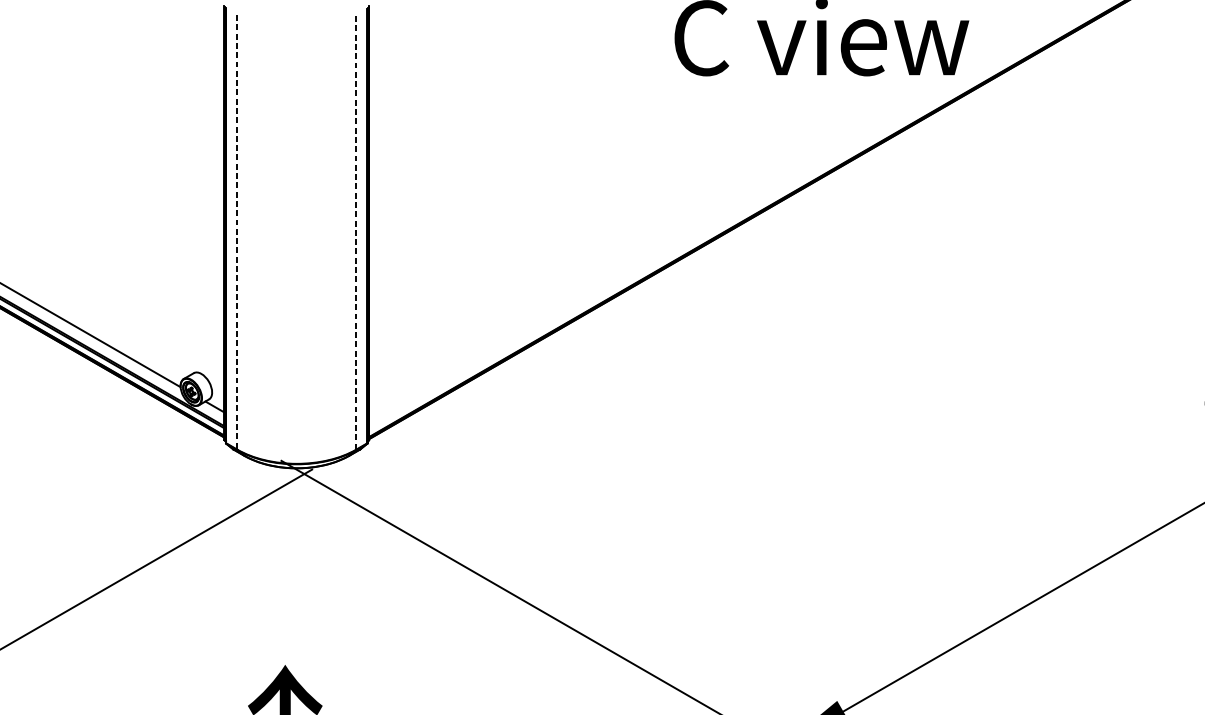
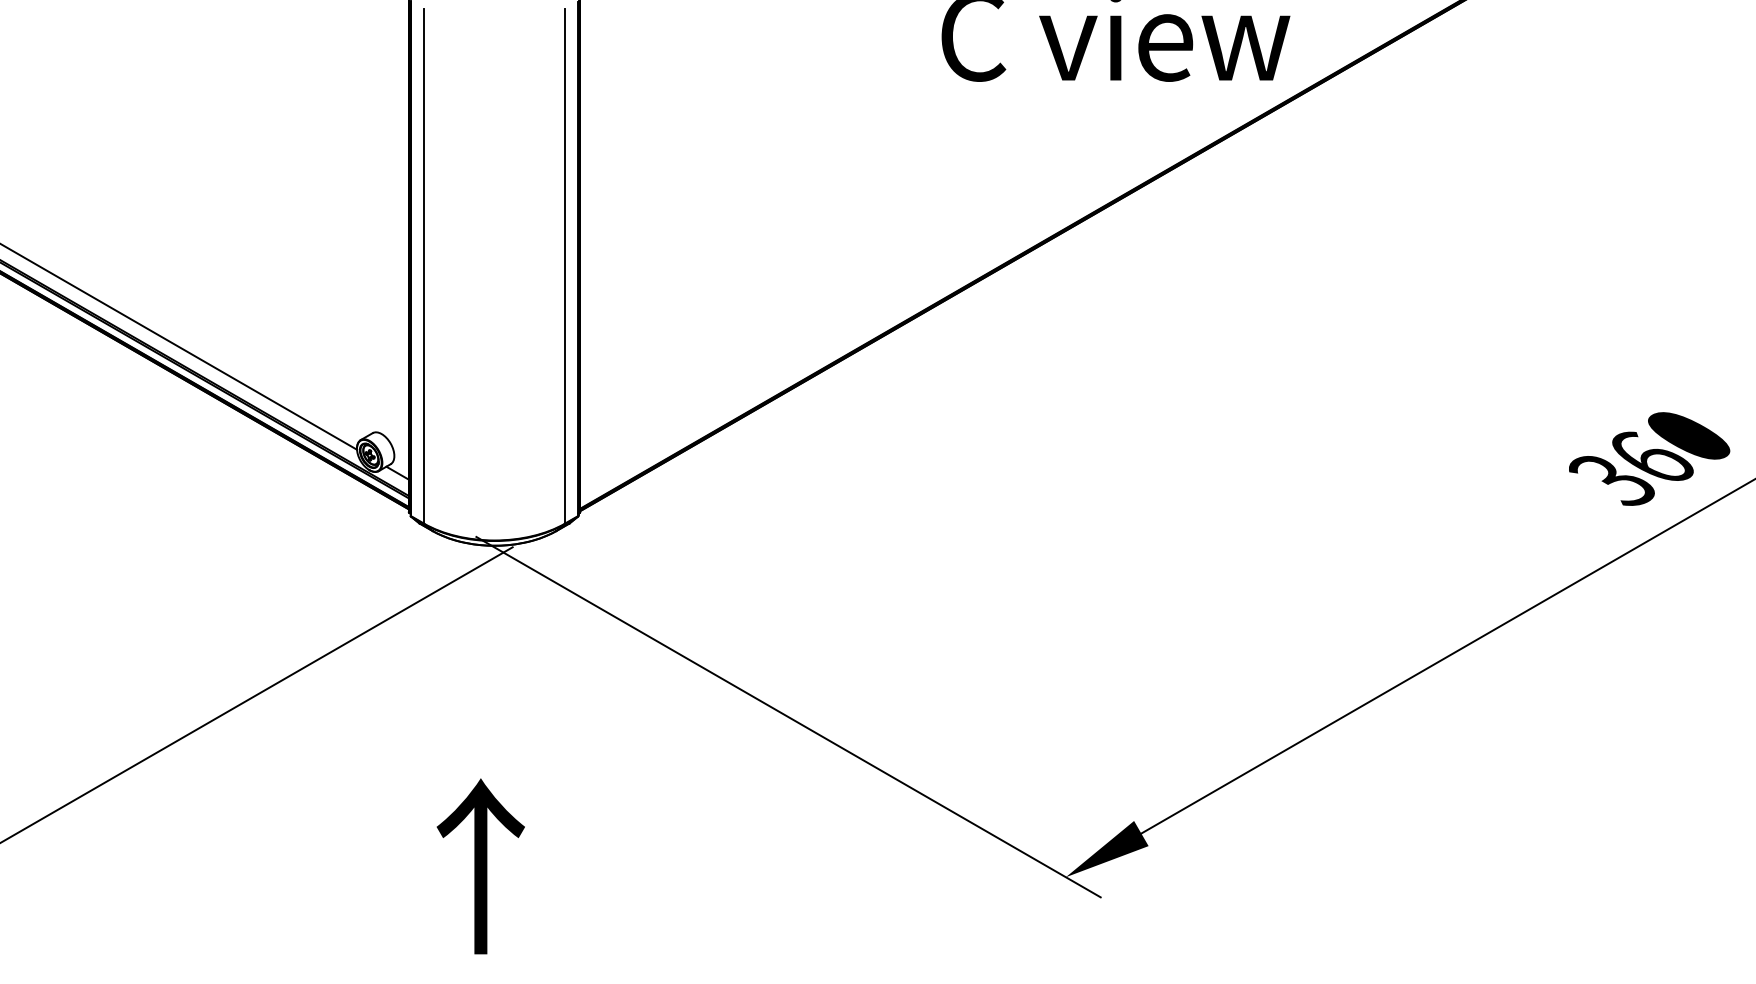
line: (356, 232) -> (565, 266), dashed -> solid
line: (237, 233) -> (424, 267), dashed -> solid

